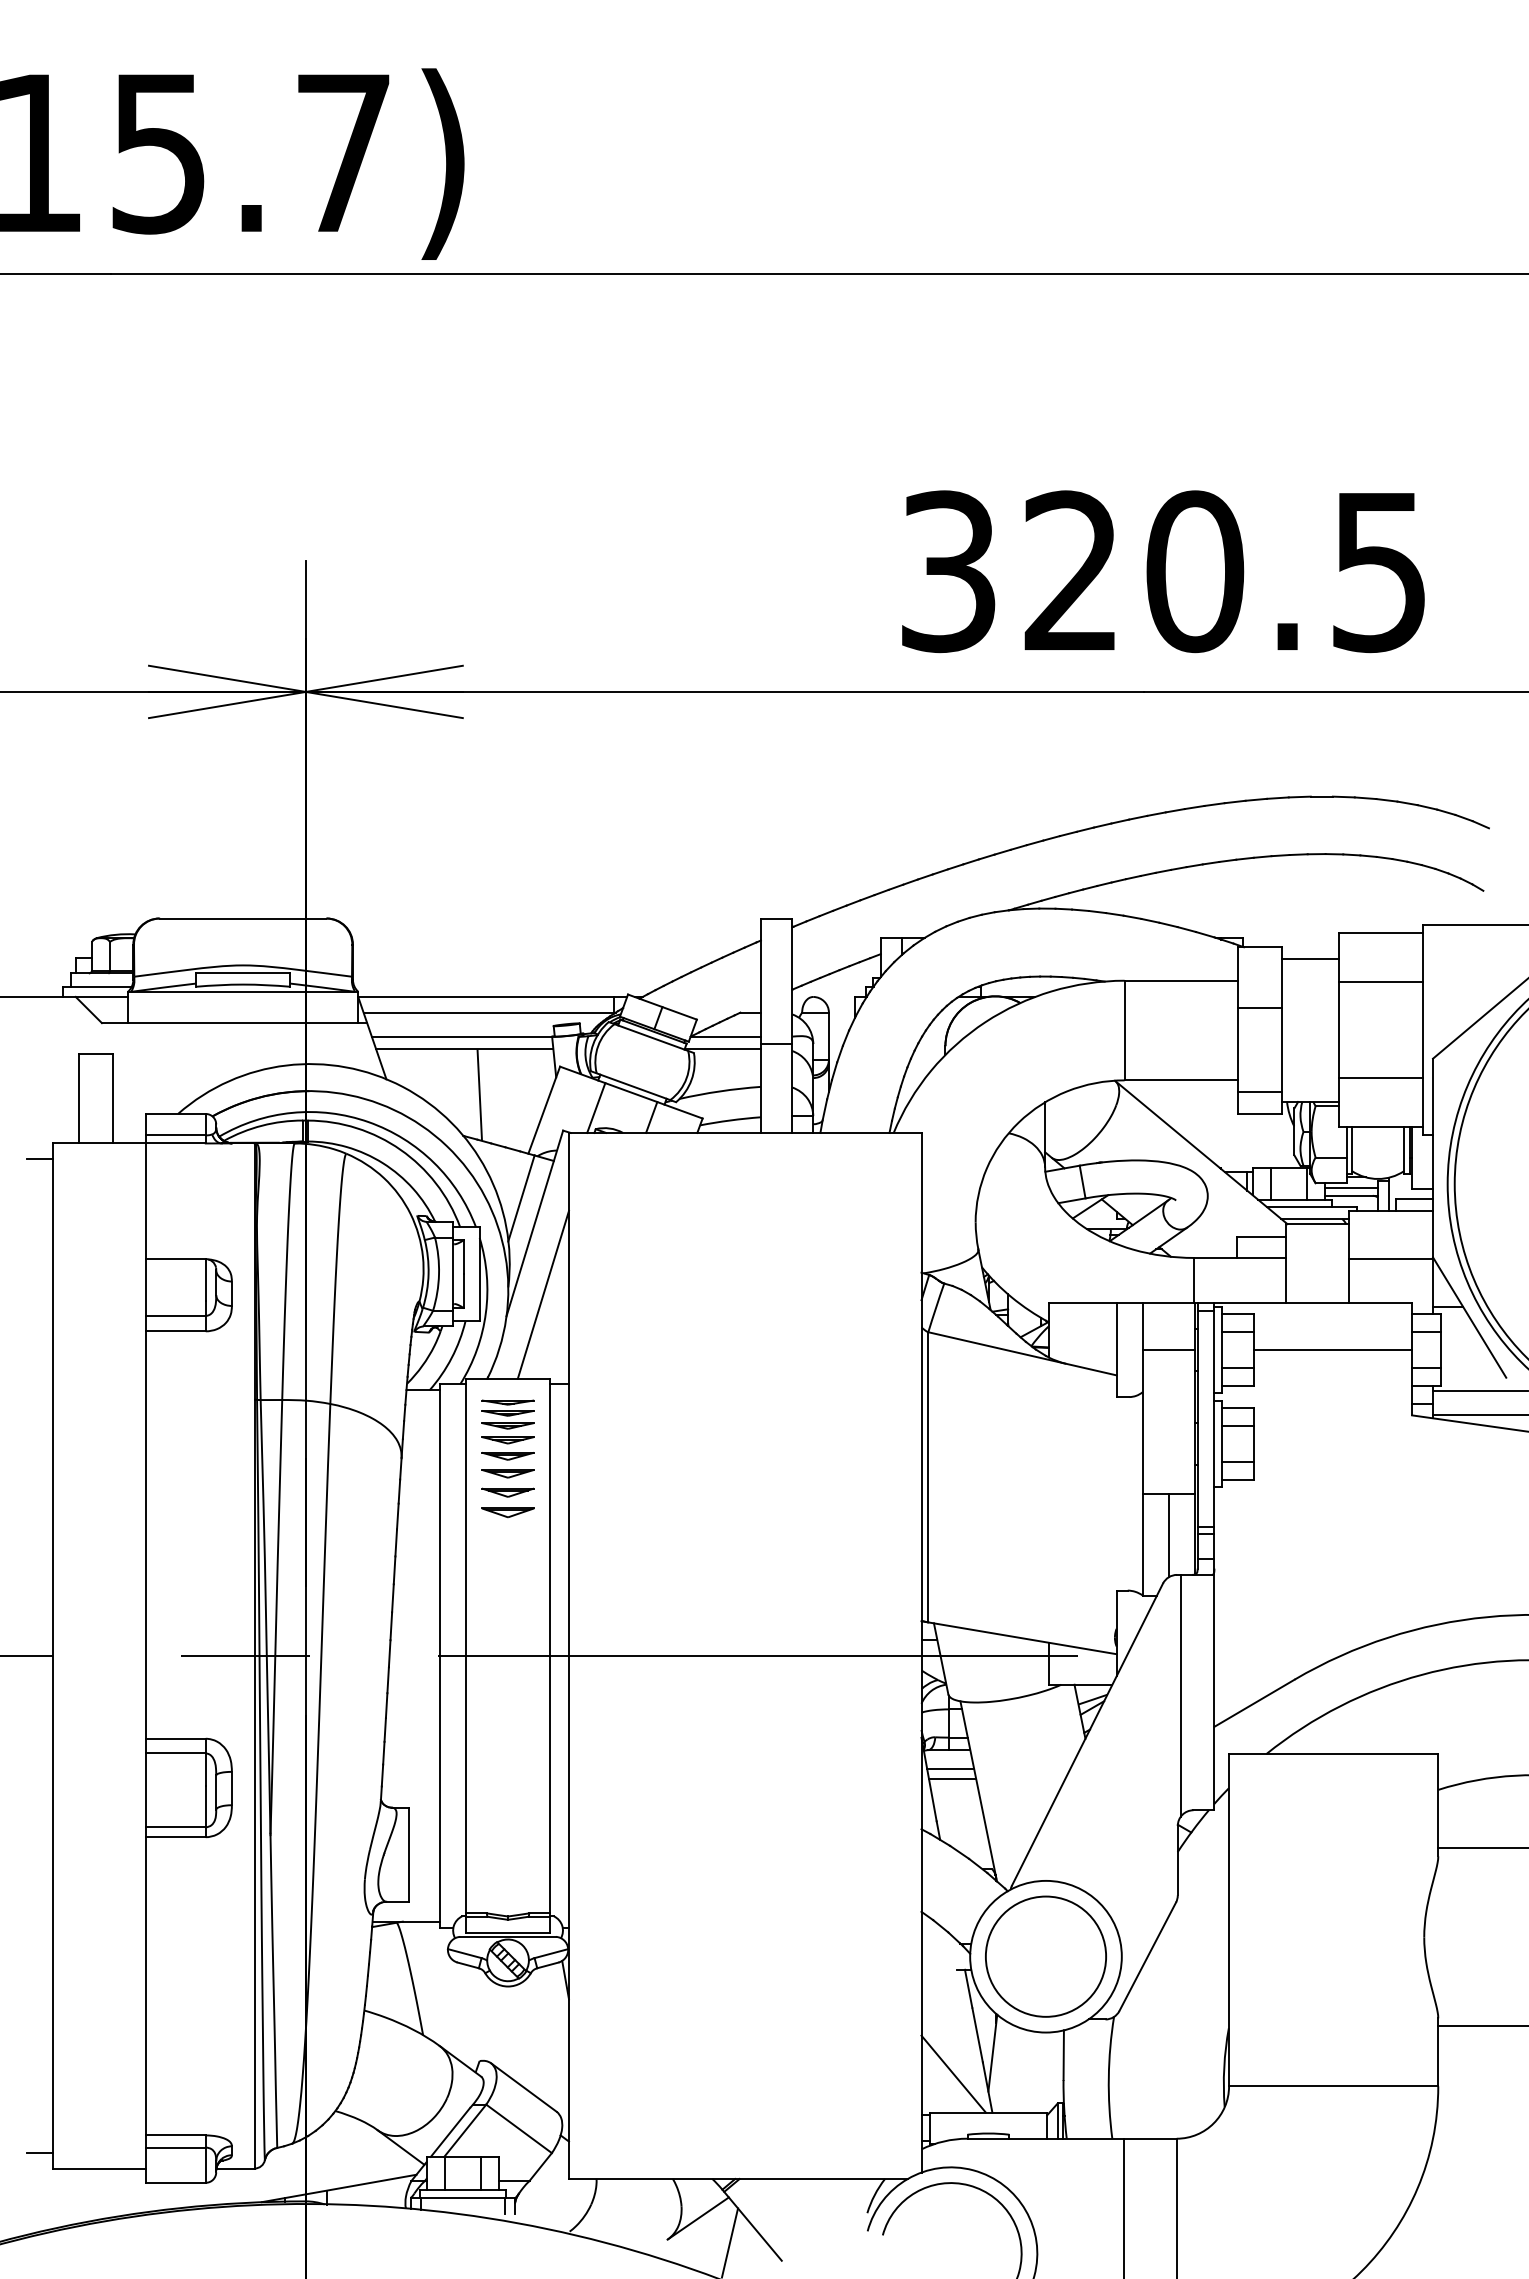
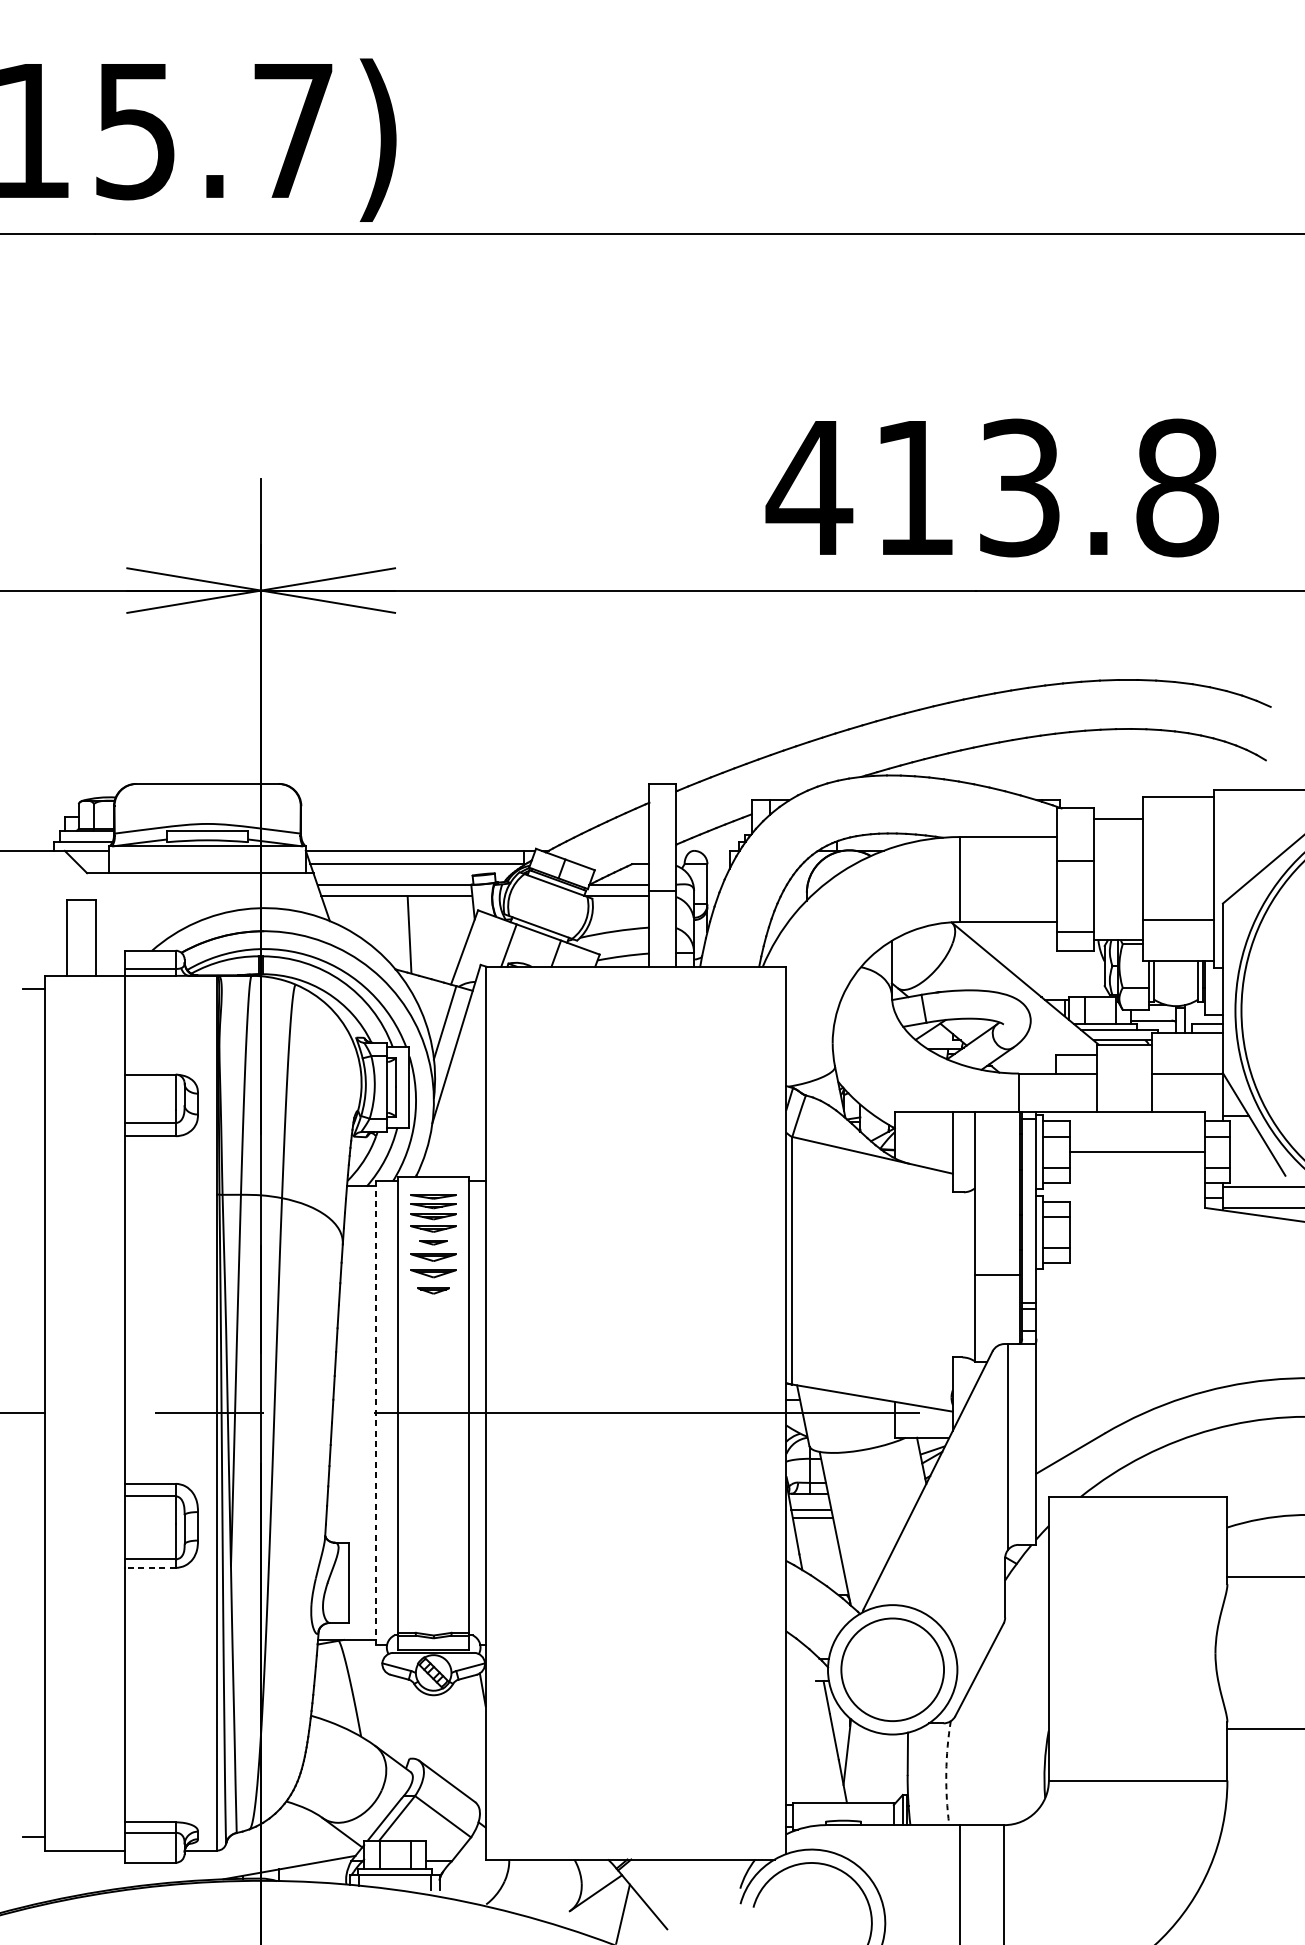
text: (1162, 571) -> (992, 487), 320.5 -> 413.8
line: (1380, 981) -> (1178, 837), removed
line: (1351, 1188) -> (1153, 1014), removed
line: (543, 1294) -> (463, 1104), removed
line: (1168, 1350) -> (997, 1152), removed
part: (507, 1456) -> (433, 1242), size x0.6
part: (507, 1512) -> (433, 1290), size x0.7
line: (1168, 1535) -> (997, 1310), removed
line: (440, 1655) -> (376, 1412), solid -> dashed
line: (175, 1837) -> (149, 1568), solid -> dashed
line: (953, 2073) -> (813, 1769), removed
arc: (1108, 2077) -> (946, 1772), solid -> dashed

